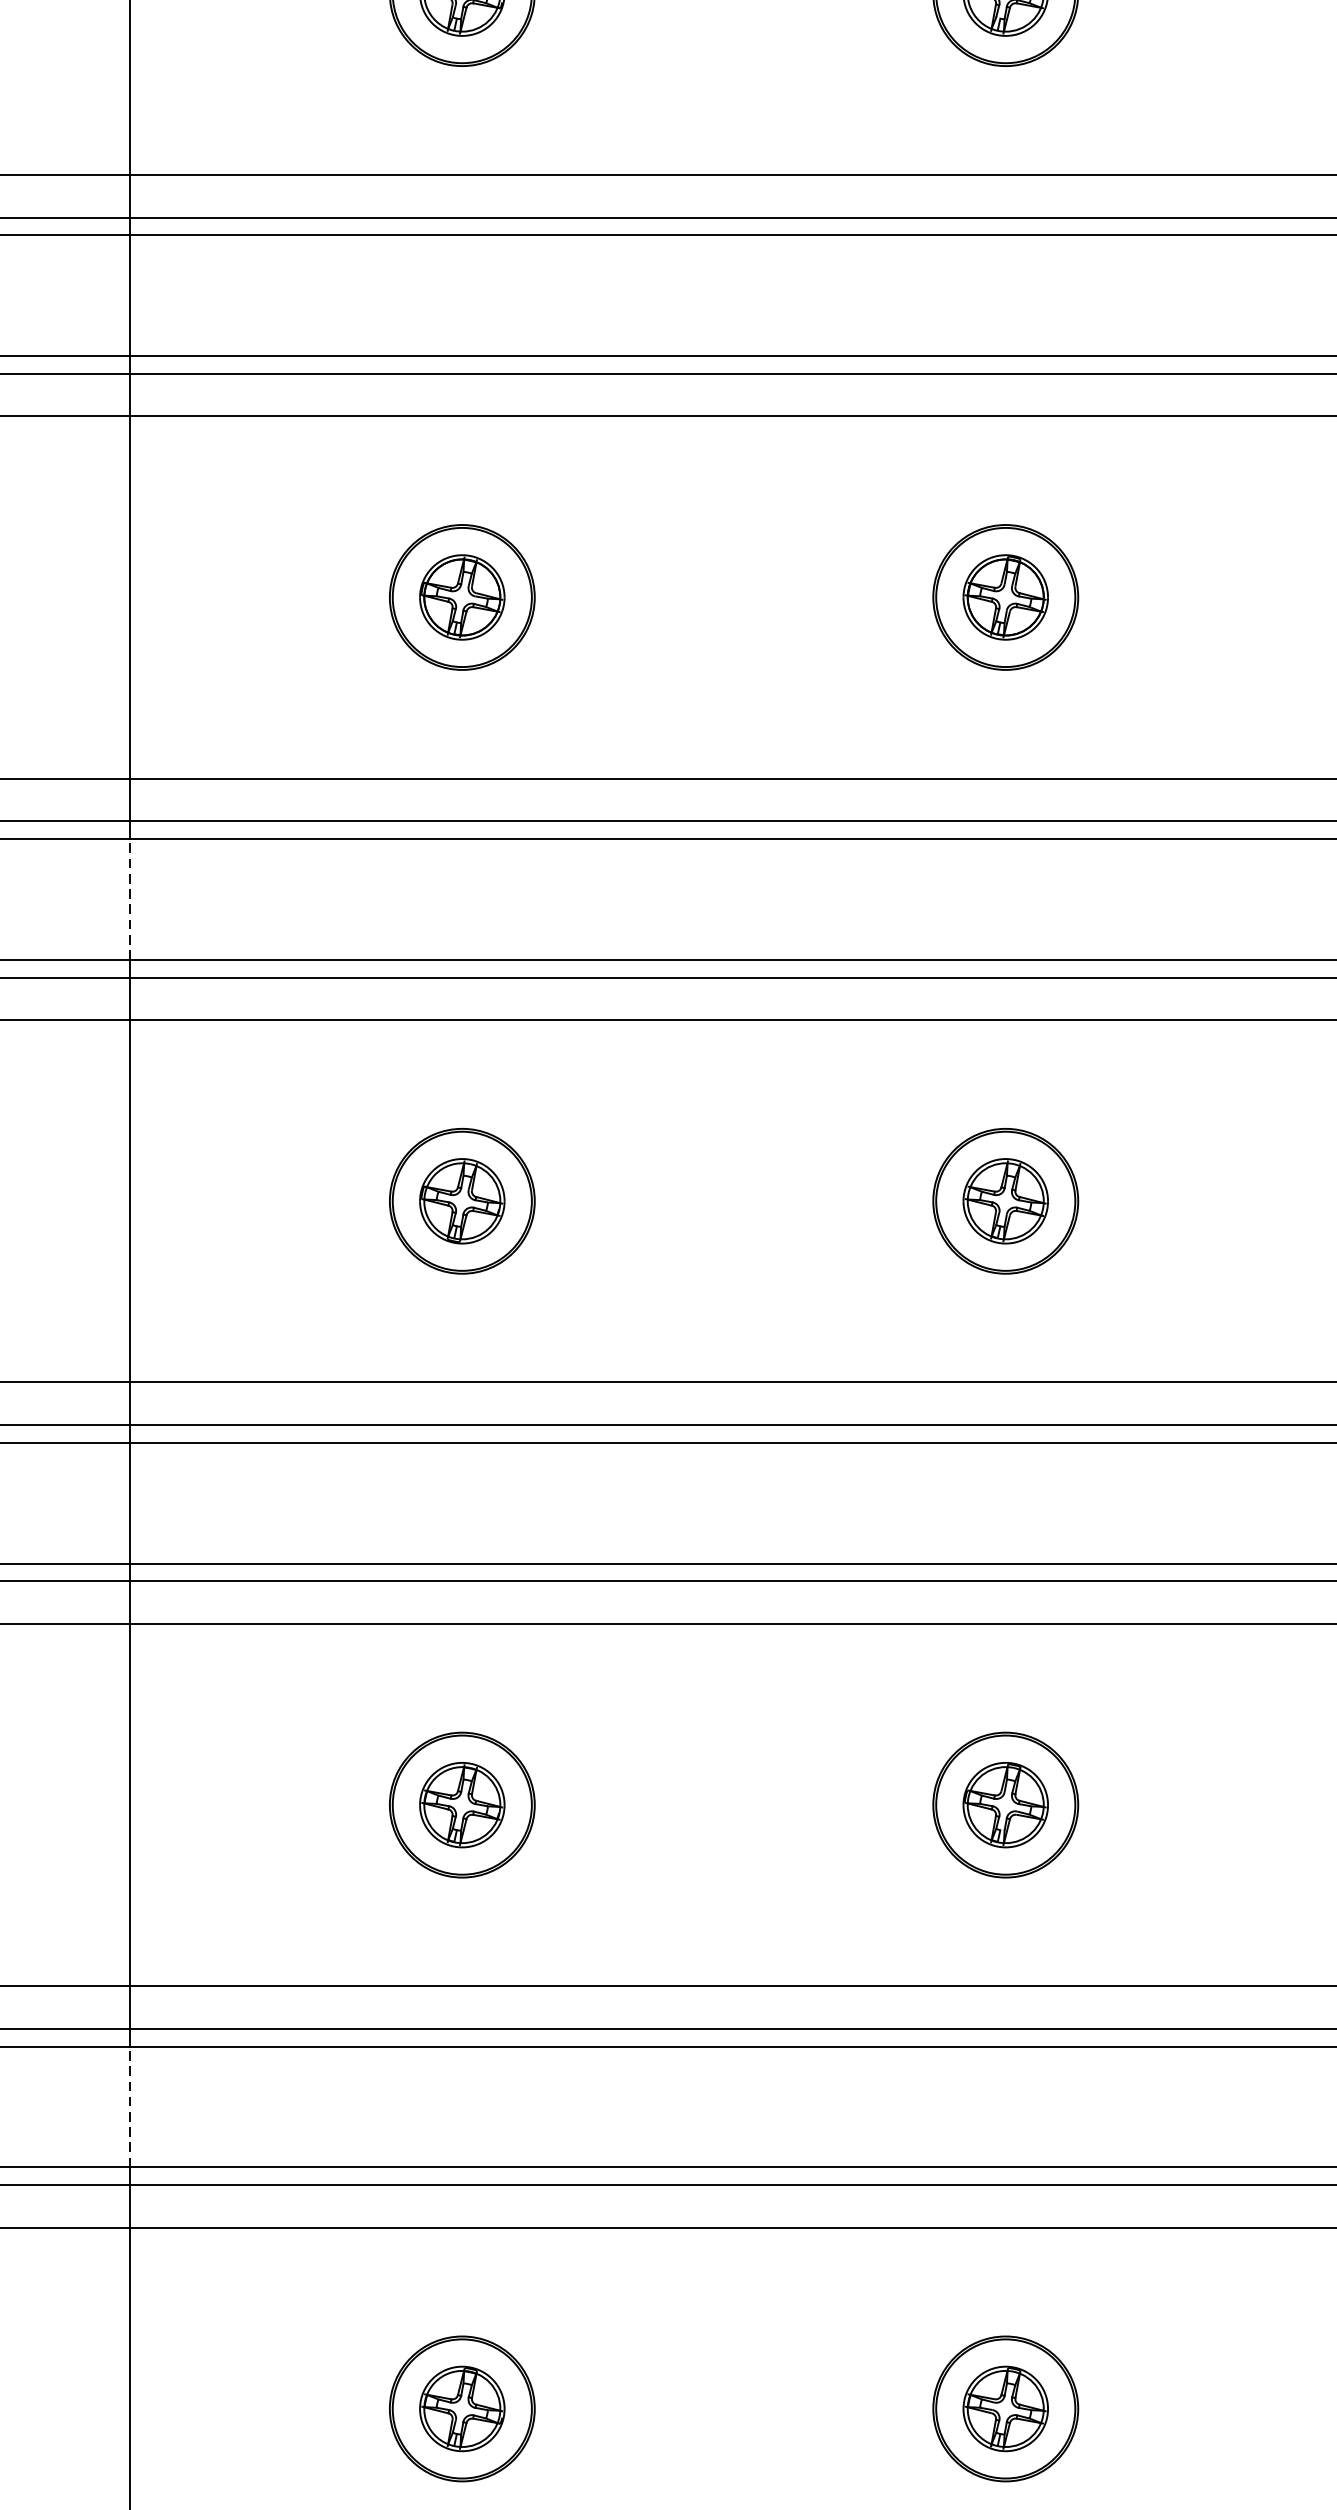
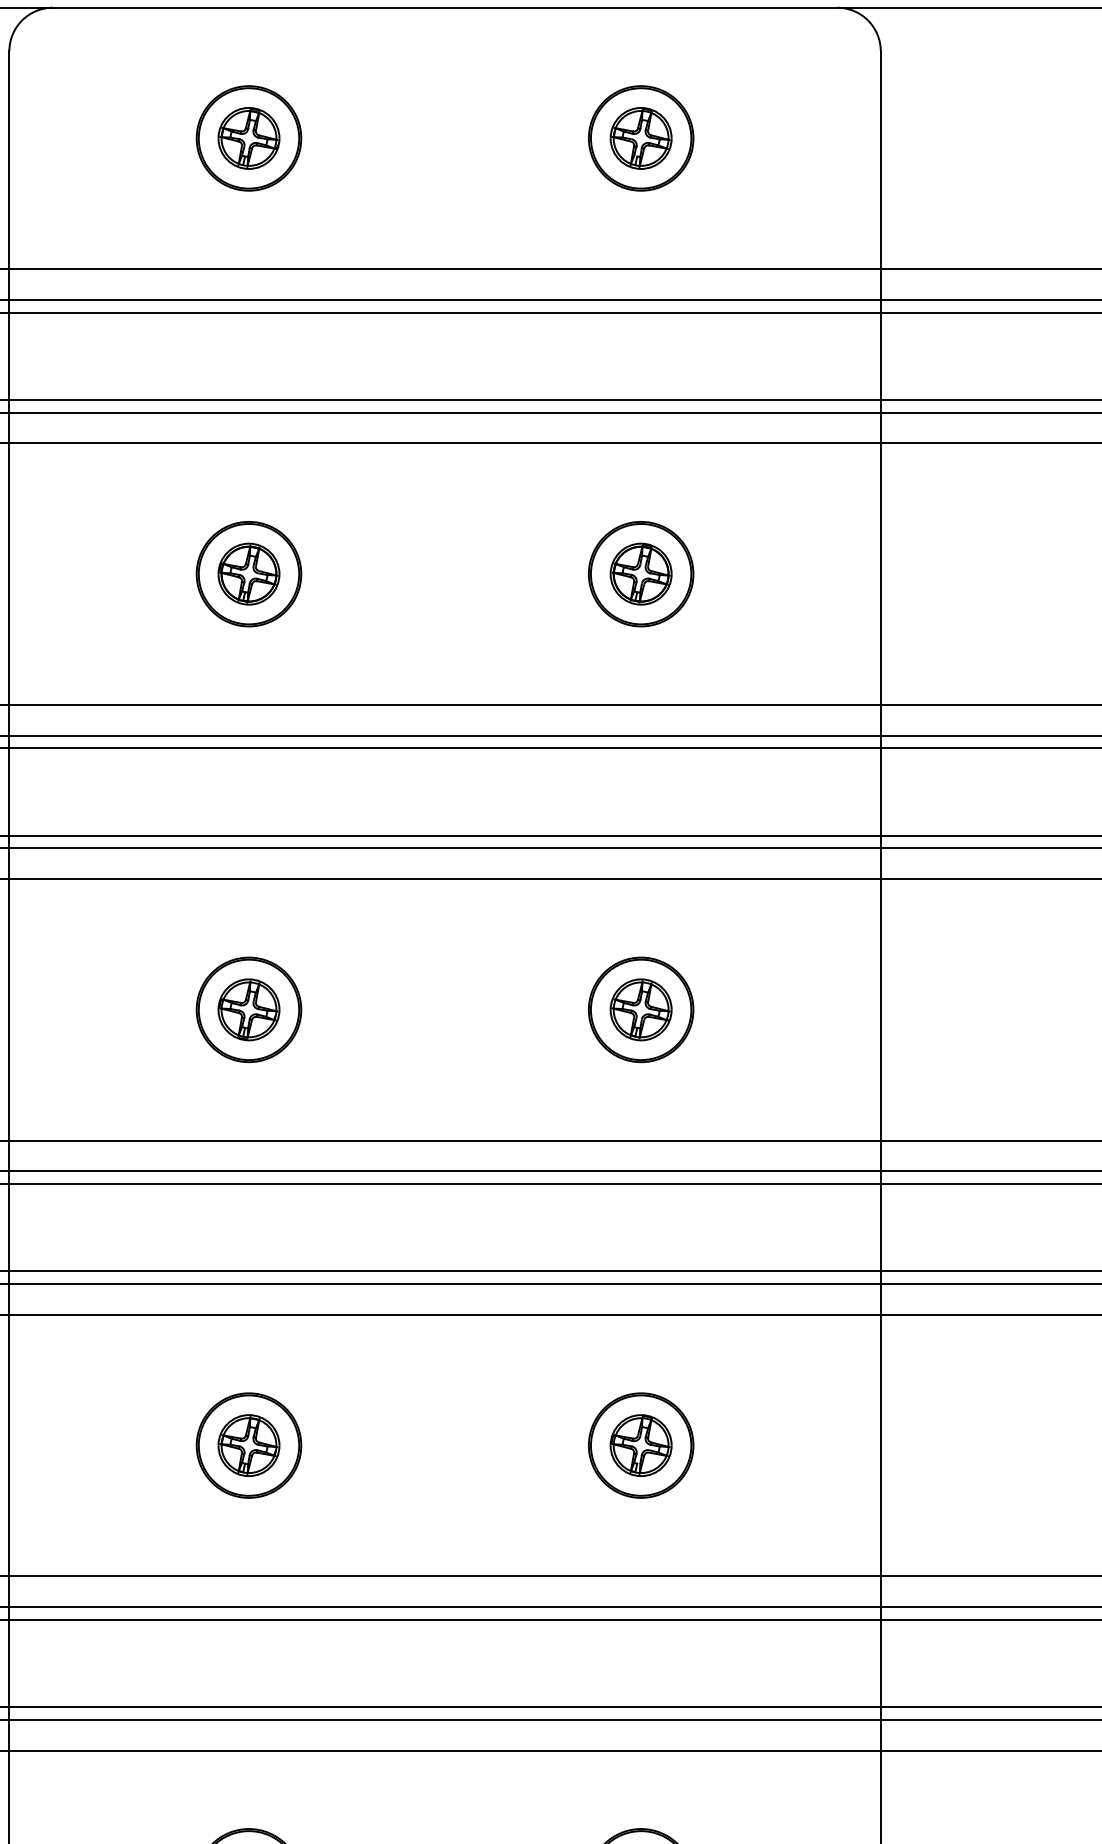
line: (130, 900) -> (9, 792), dashed -> solid
line: (130, 2107) -> (9, 1663), dashed -> solid

